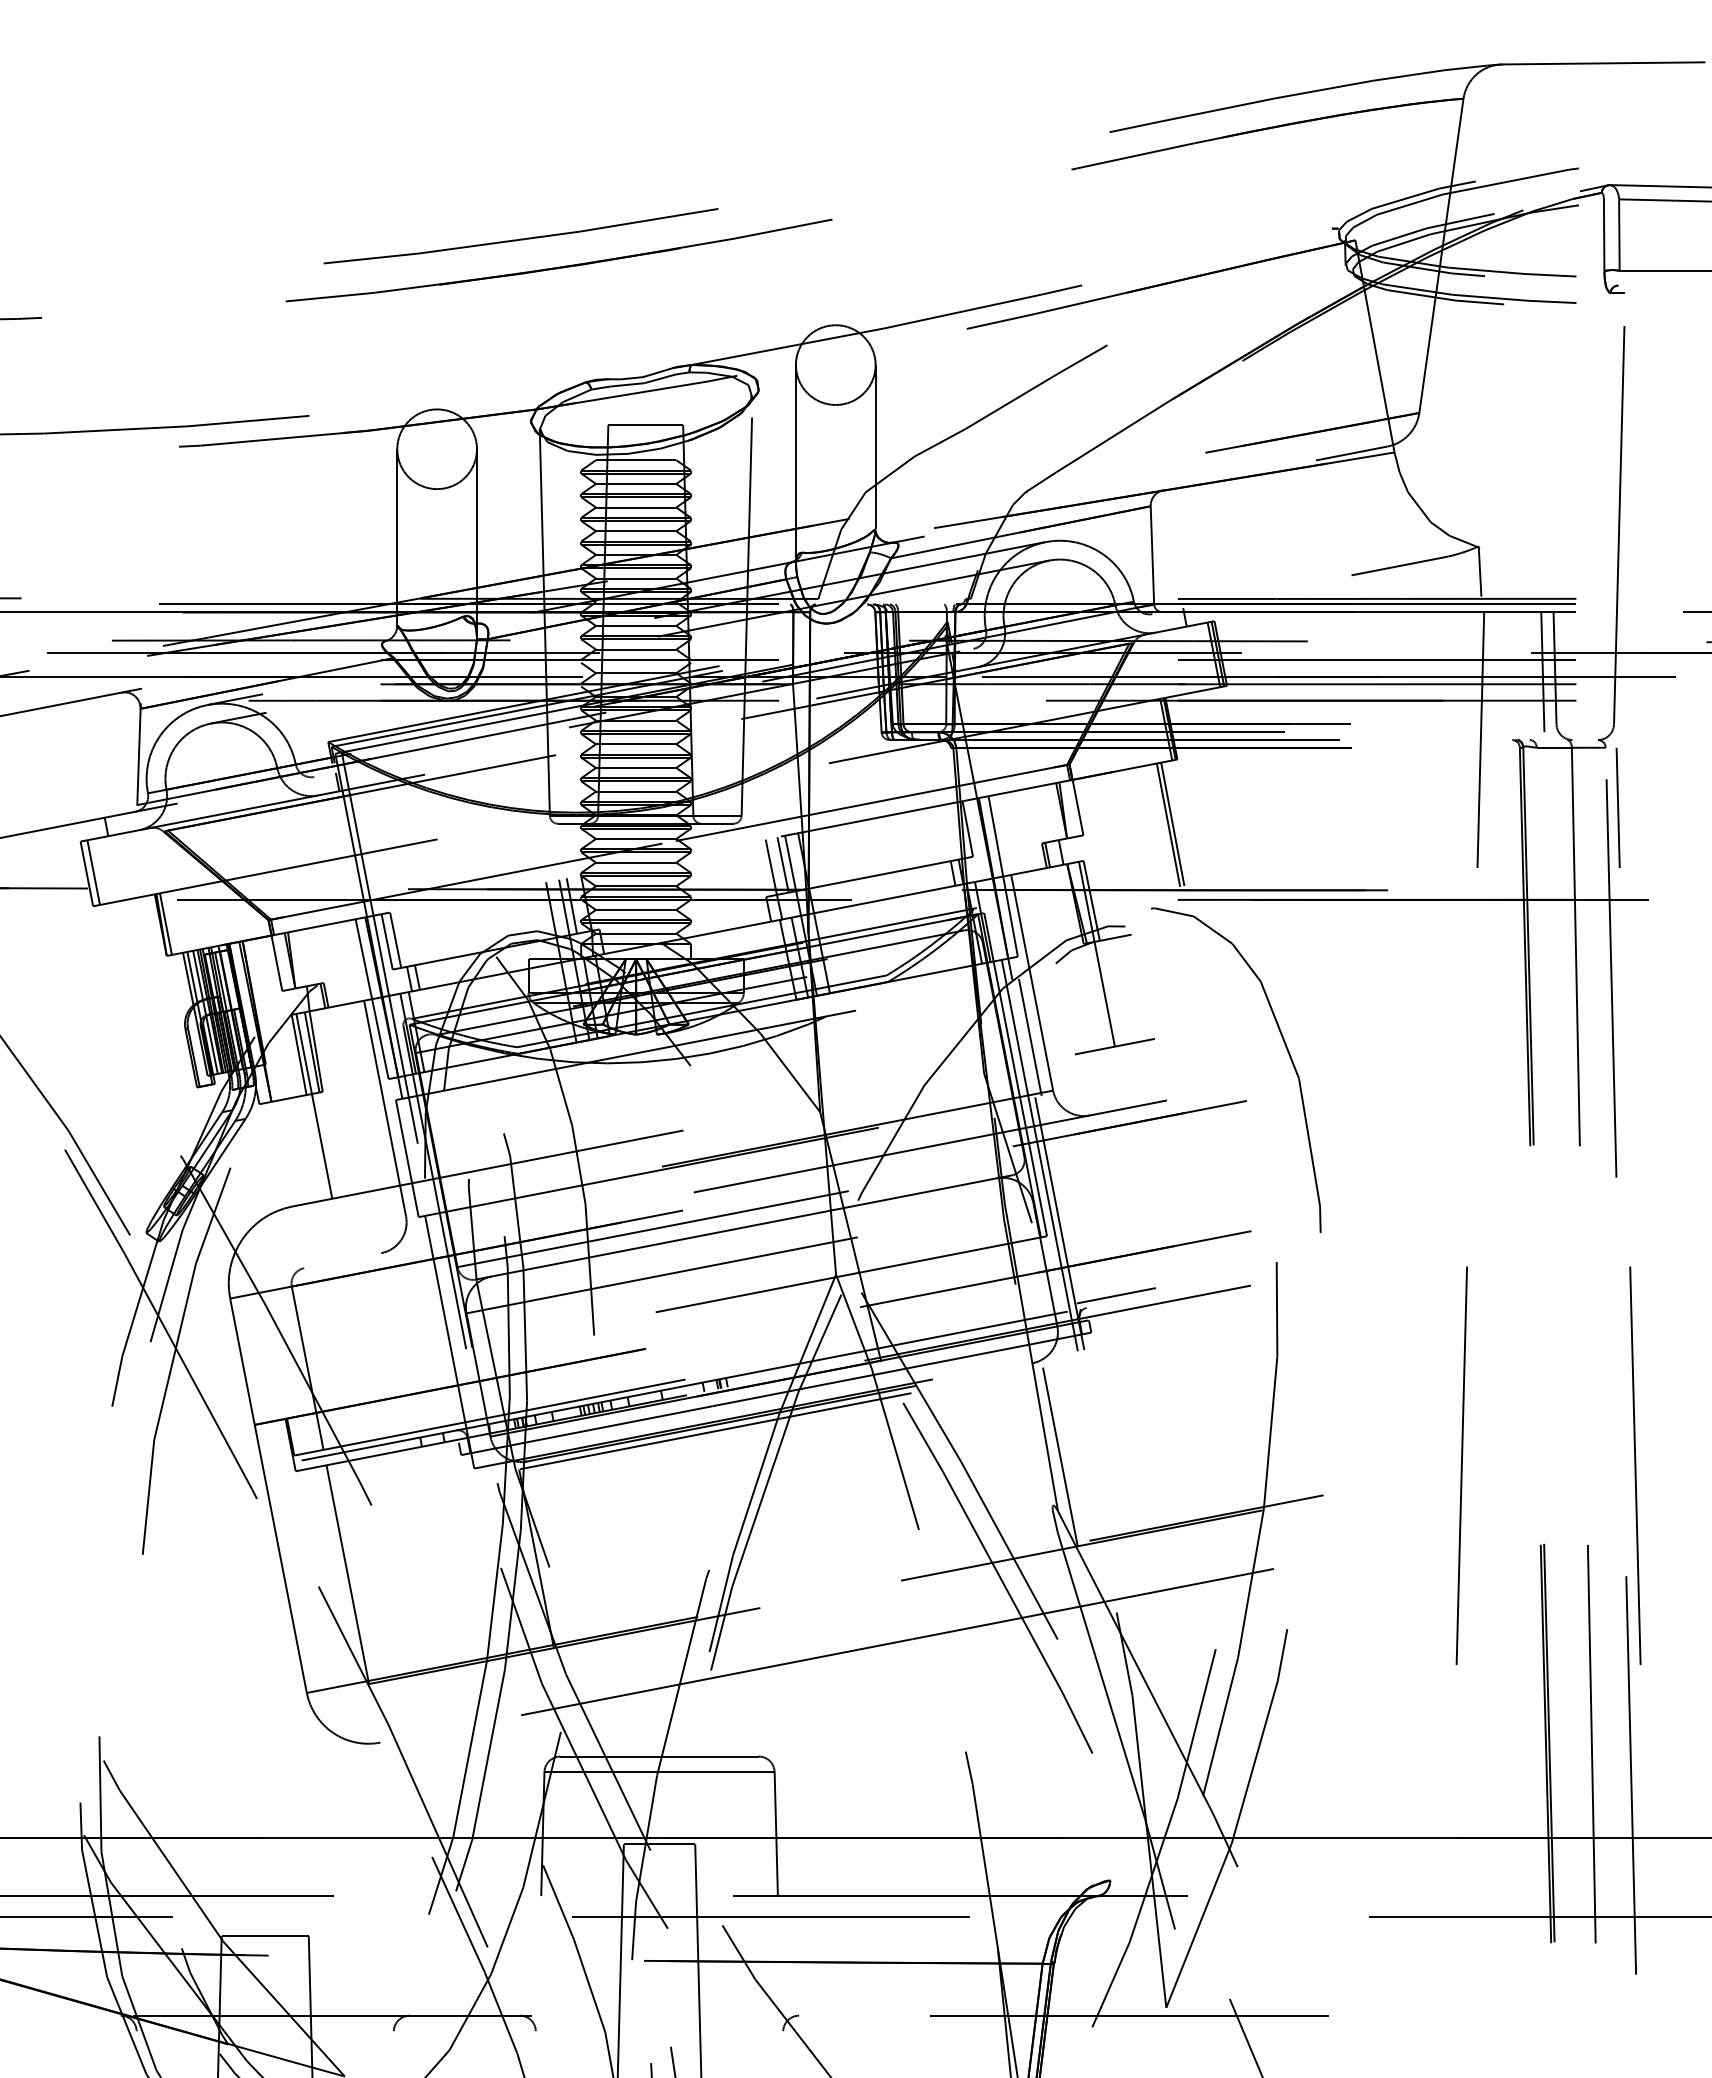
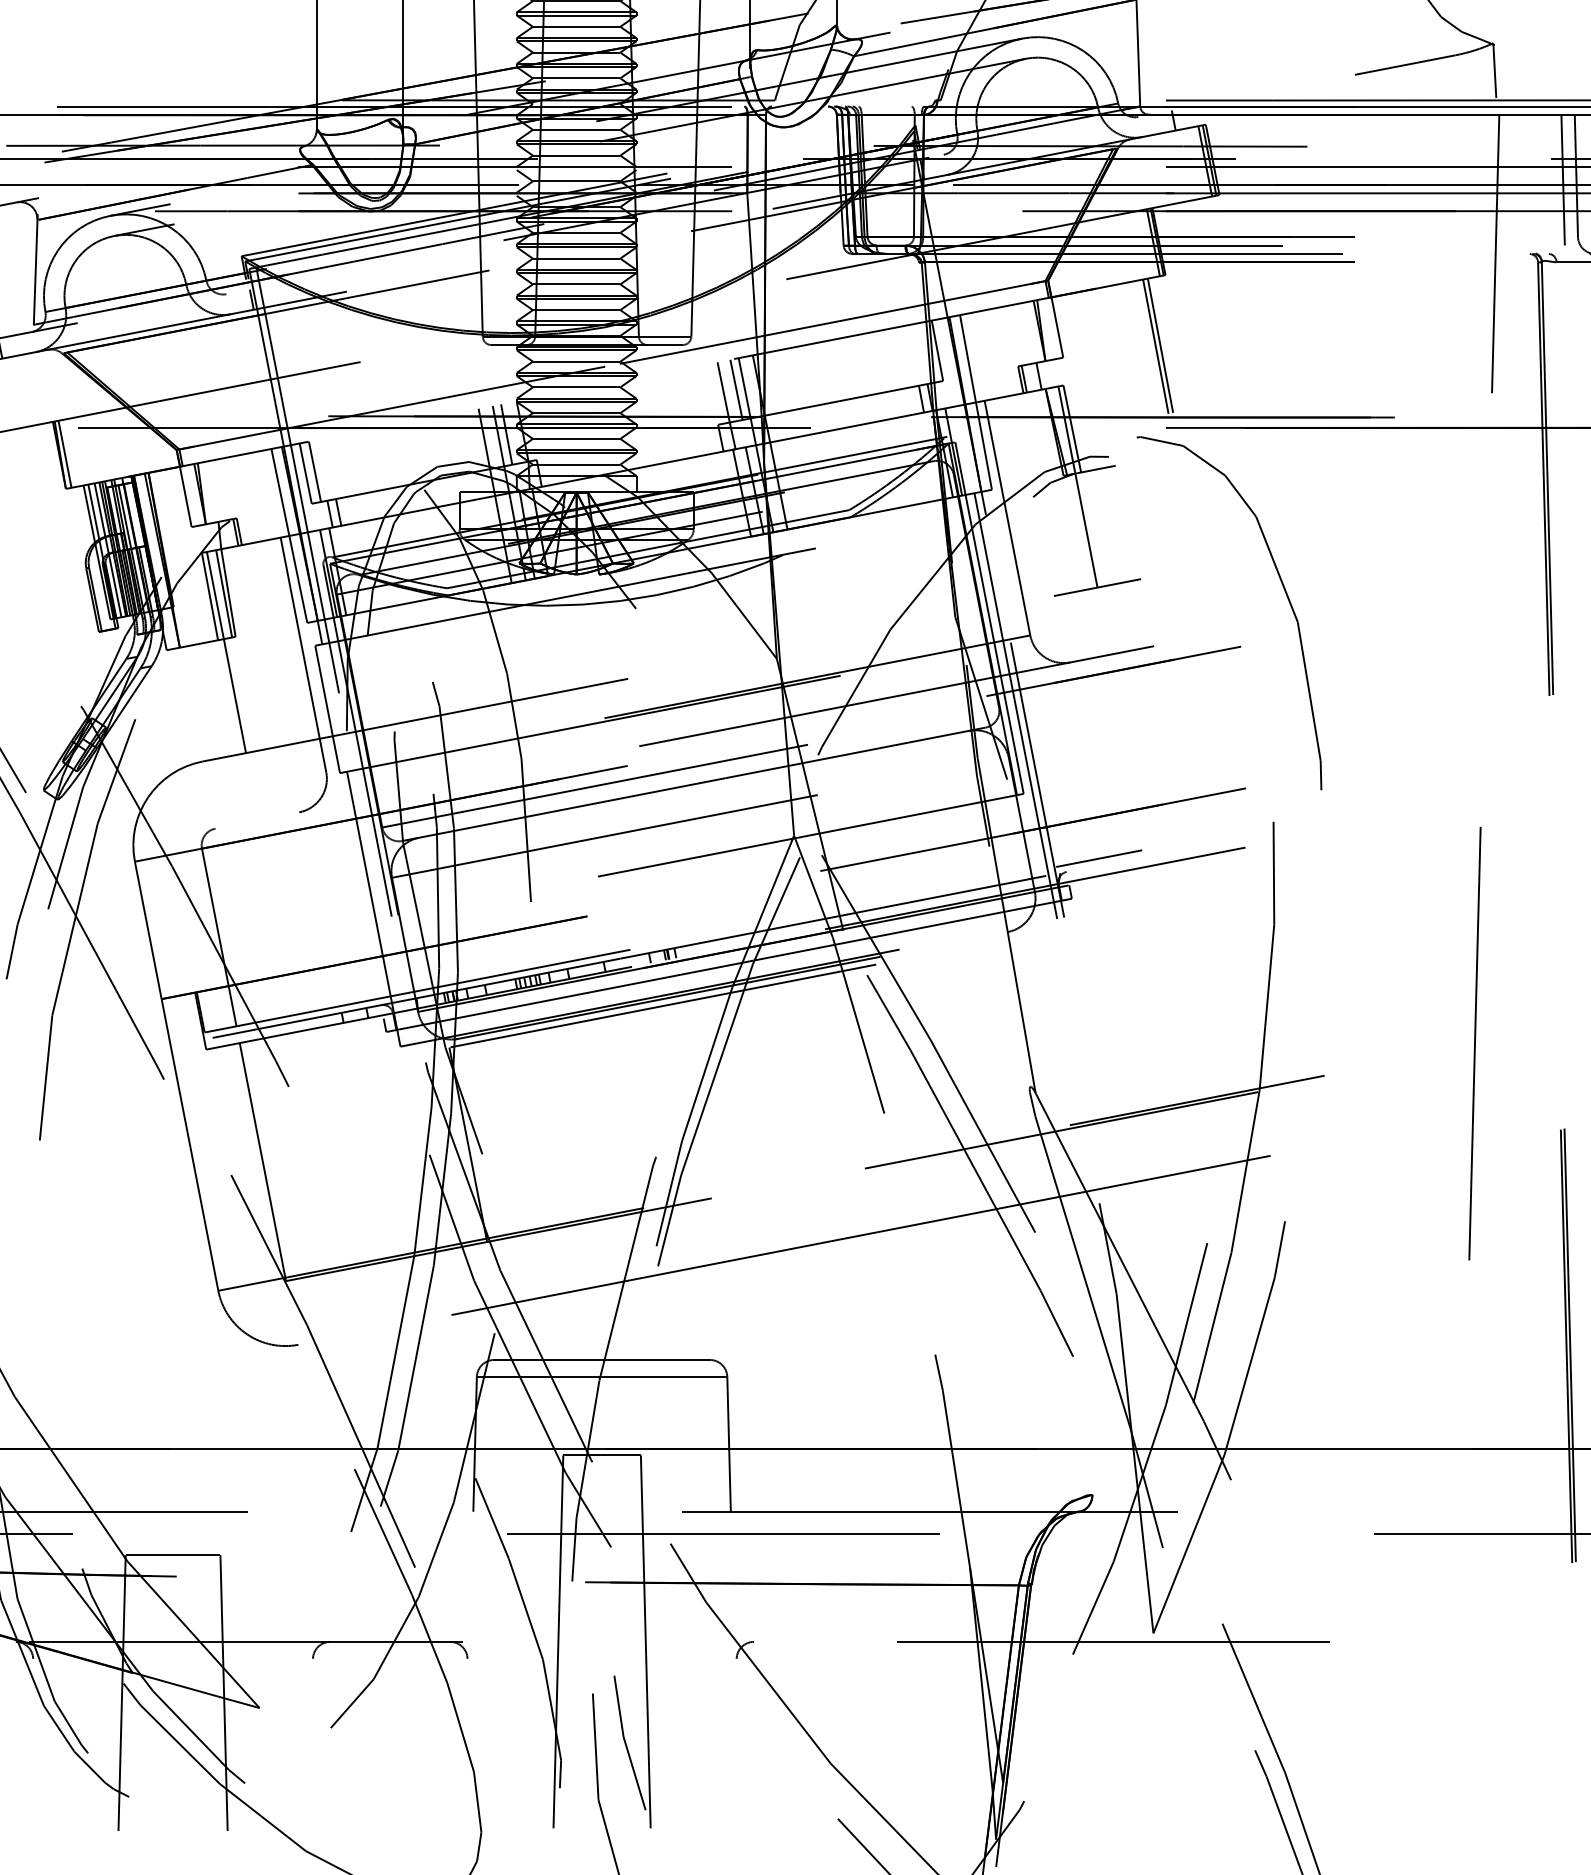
line: (1029, 1037) -> (1004, 577), removed
line: (1060, 1456) -> (1038, 1033), removed

